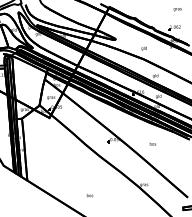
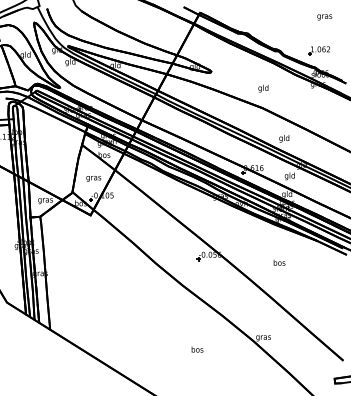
text: (89, 195) -> (196, 349), moved

